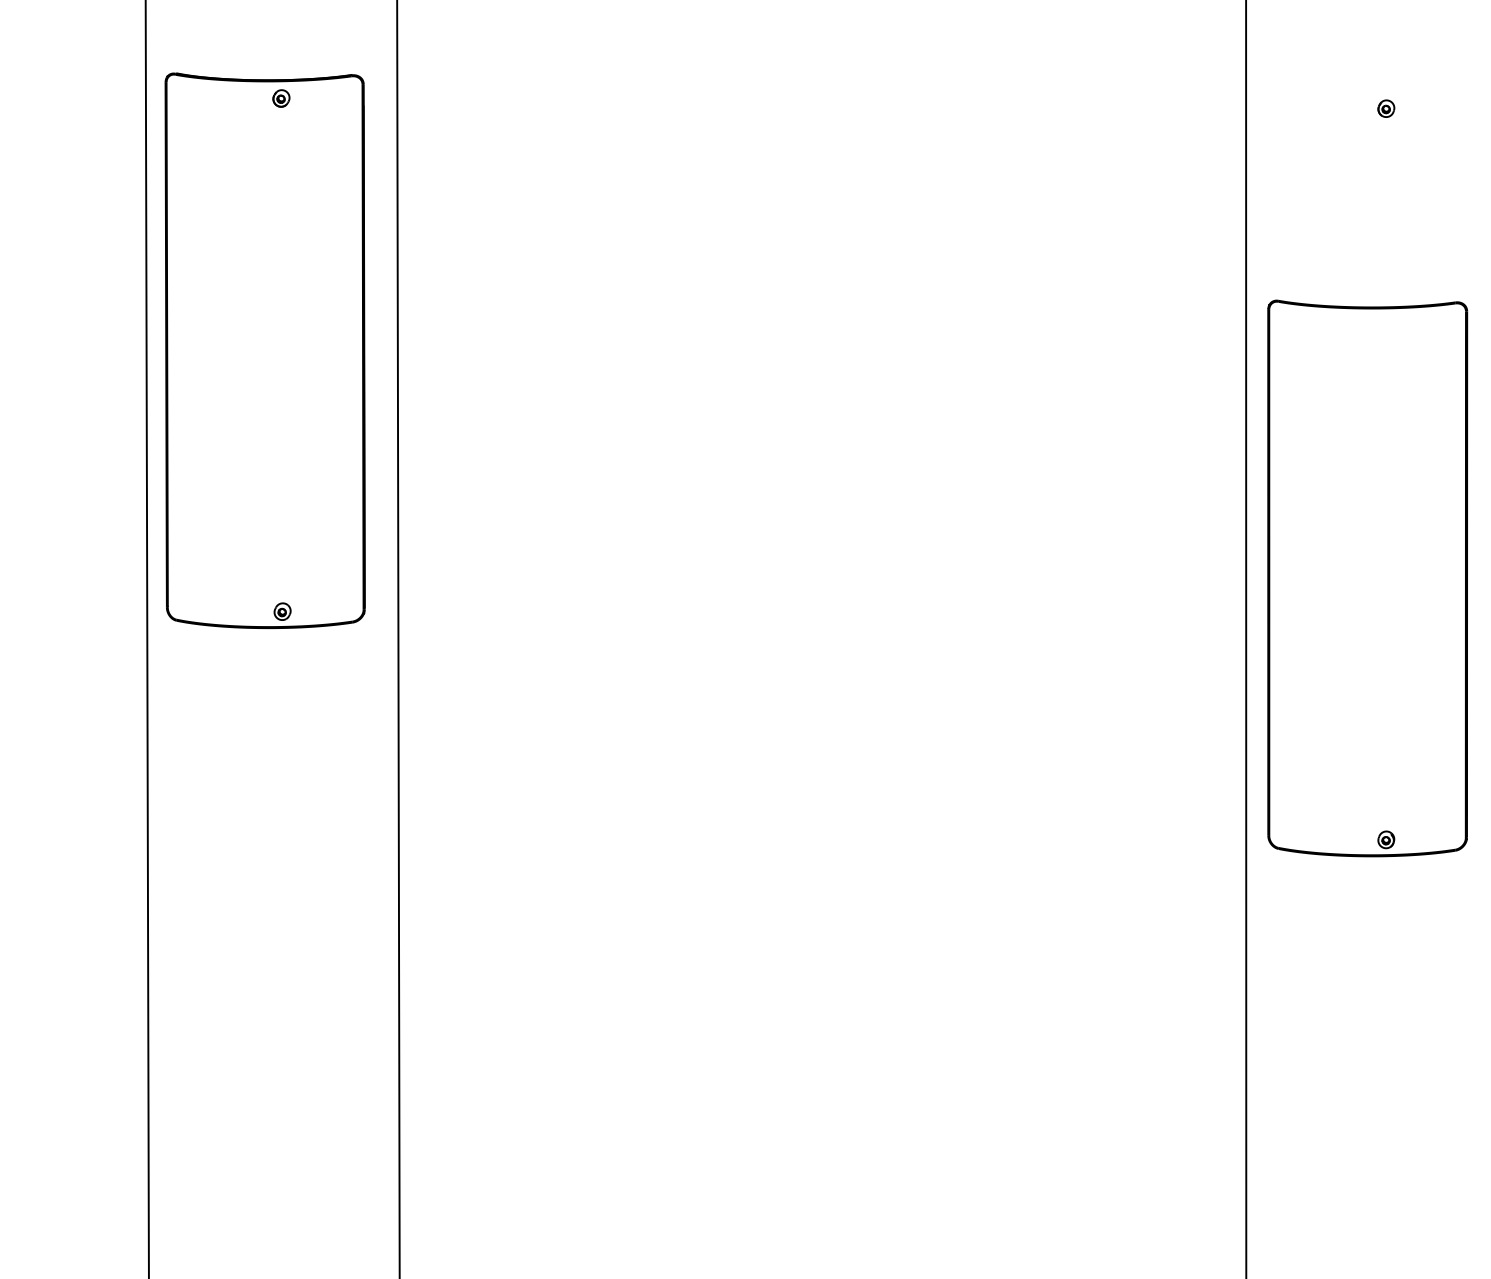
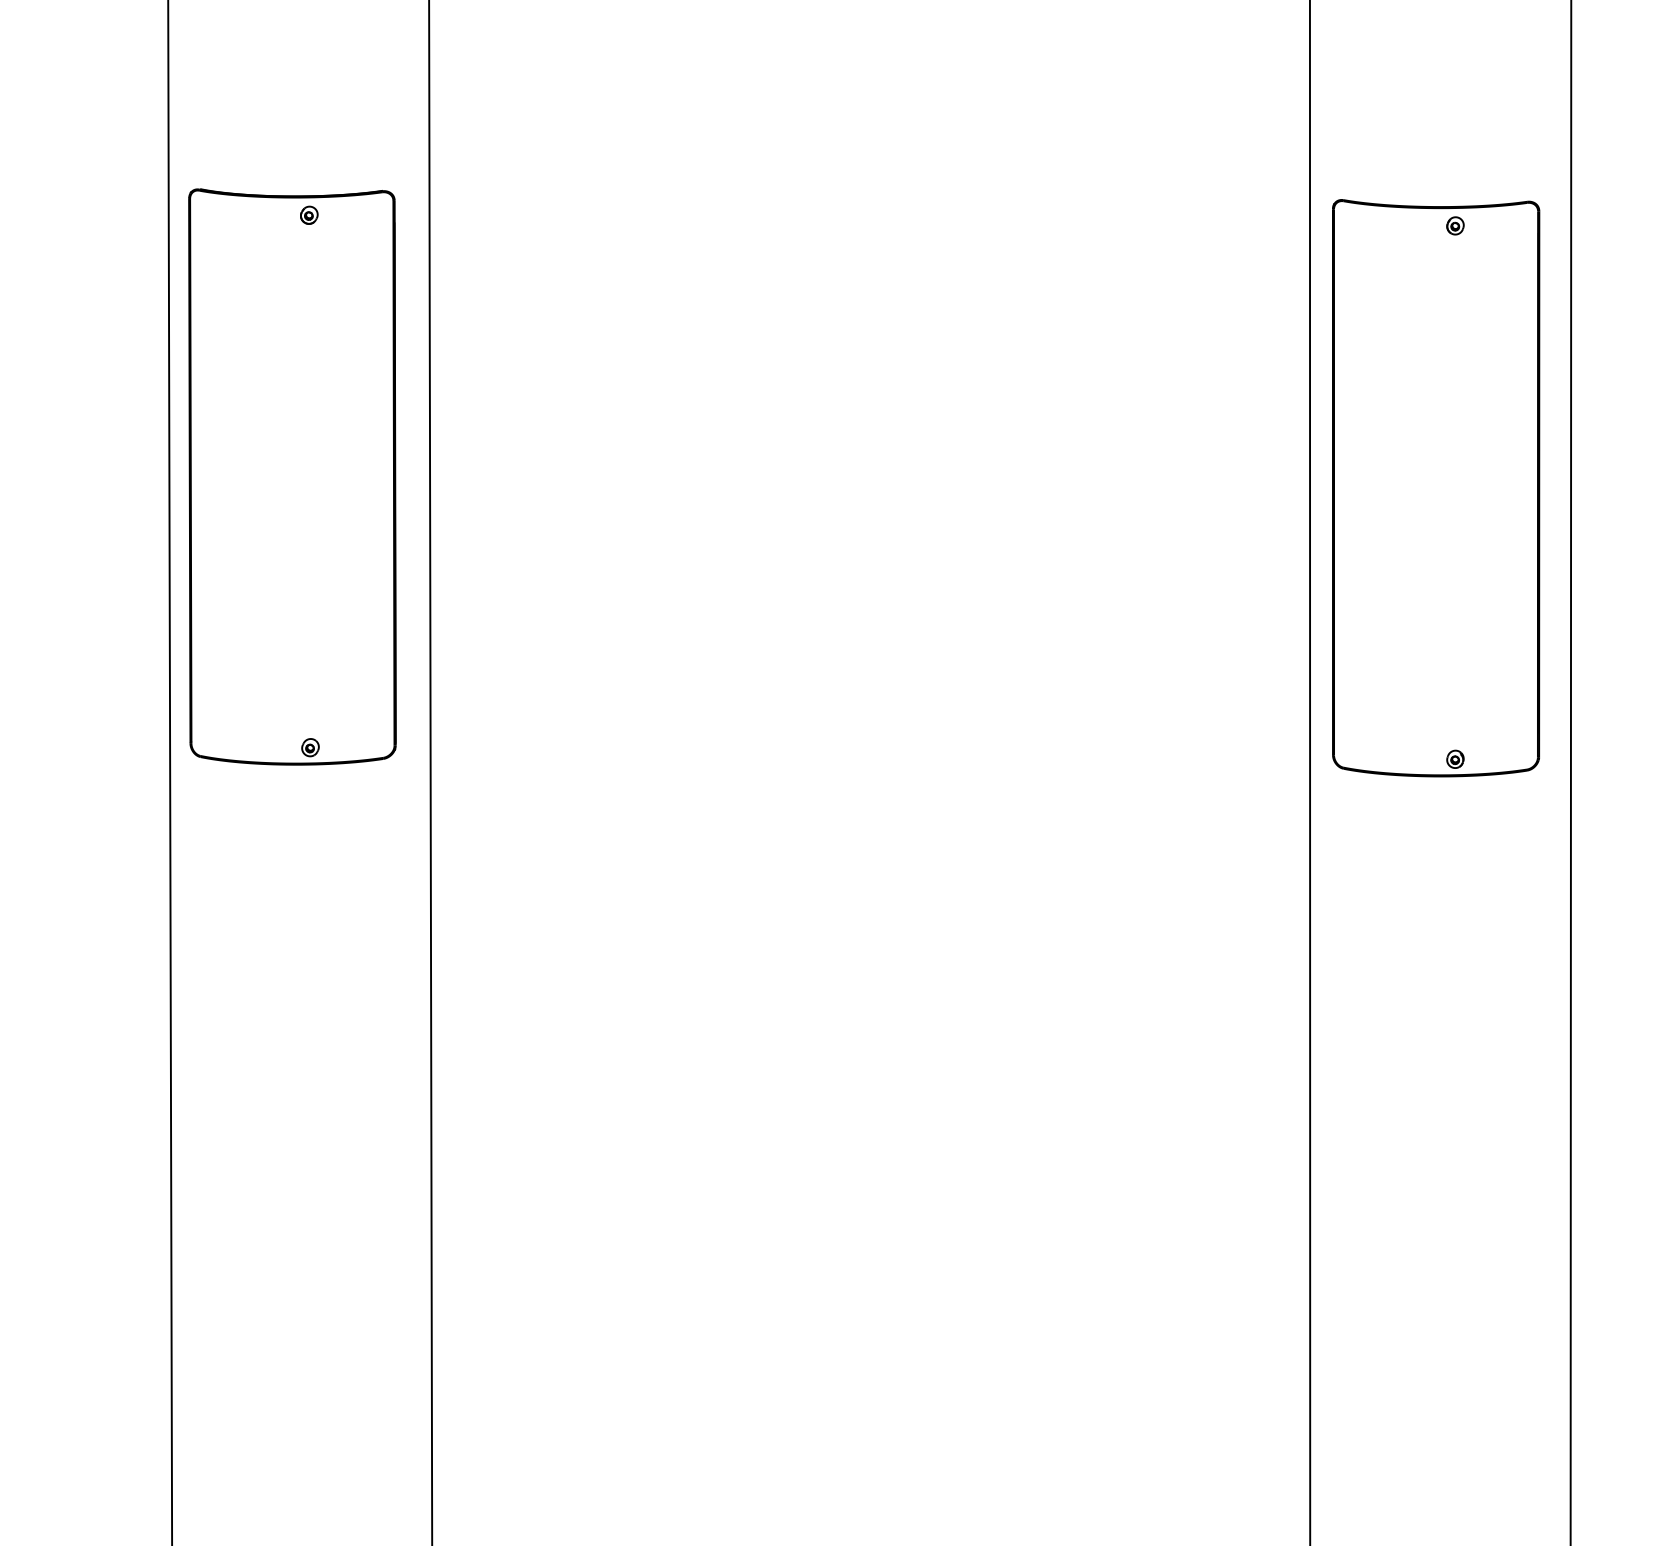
part: (1368, 578) -> (1436, 488), moved

